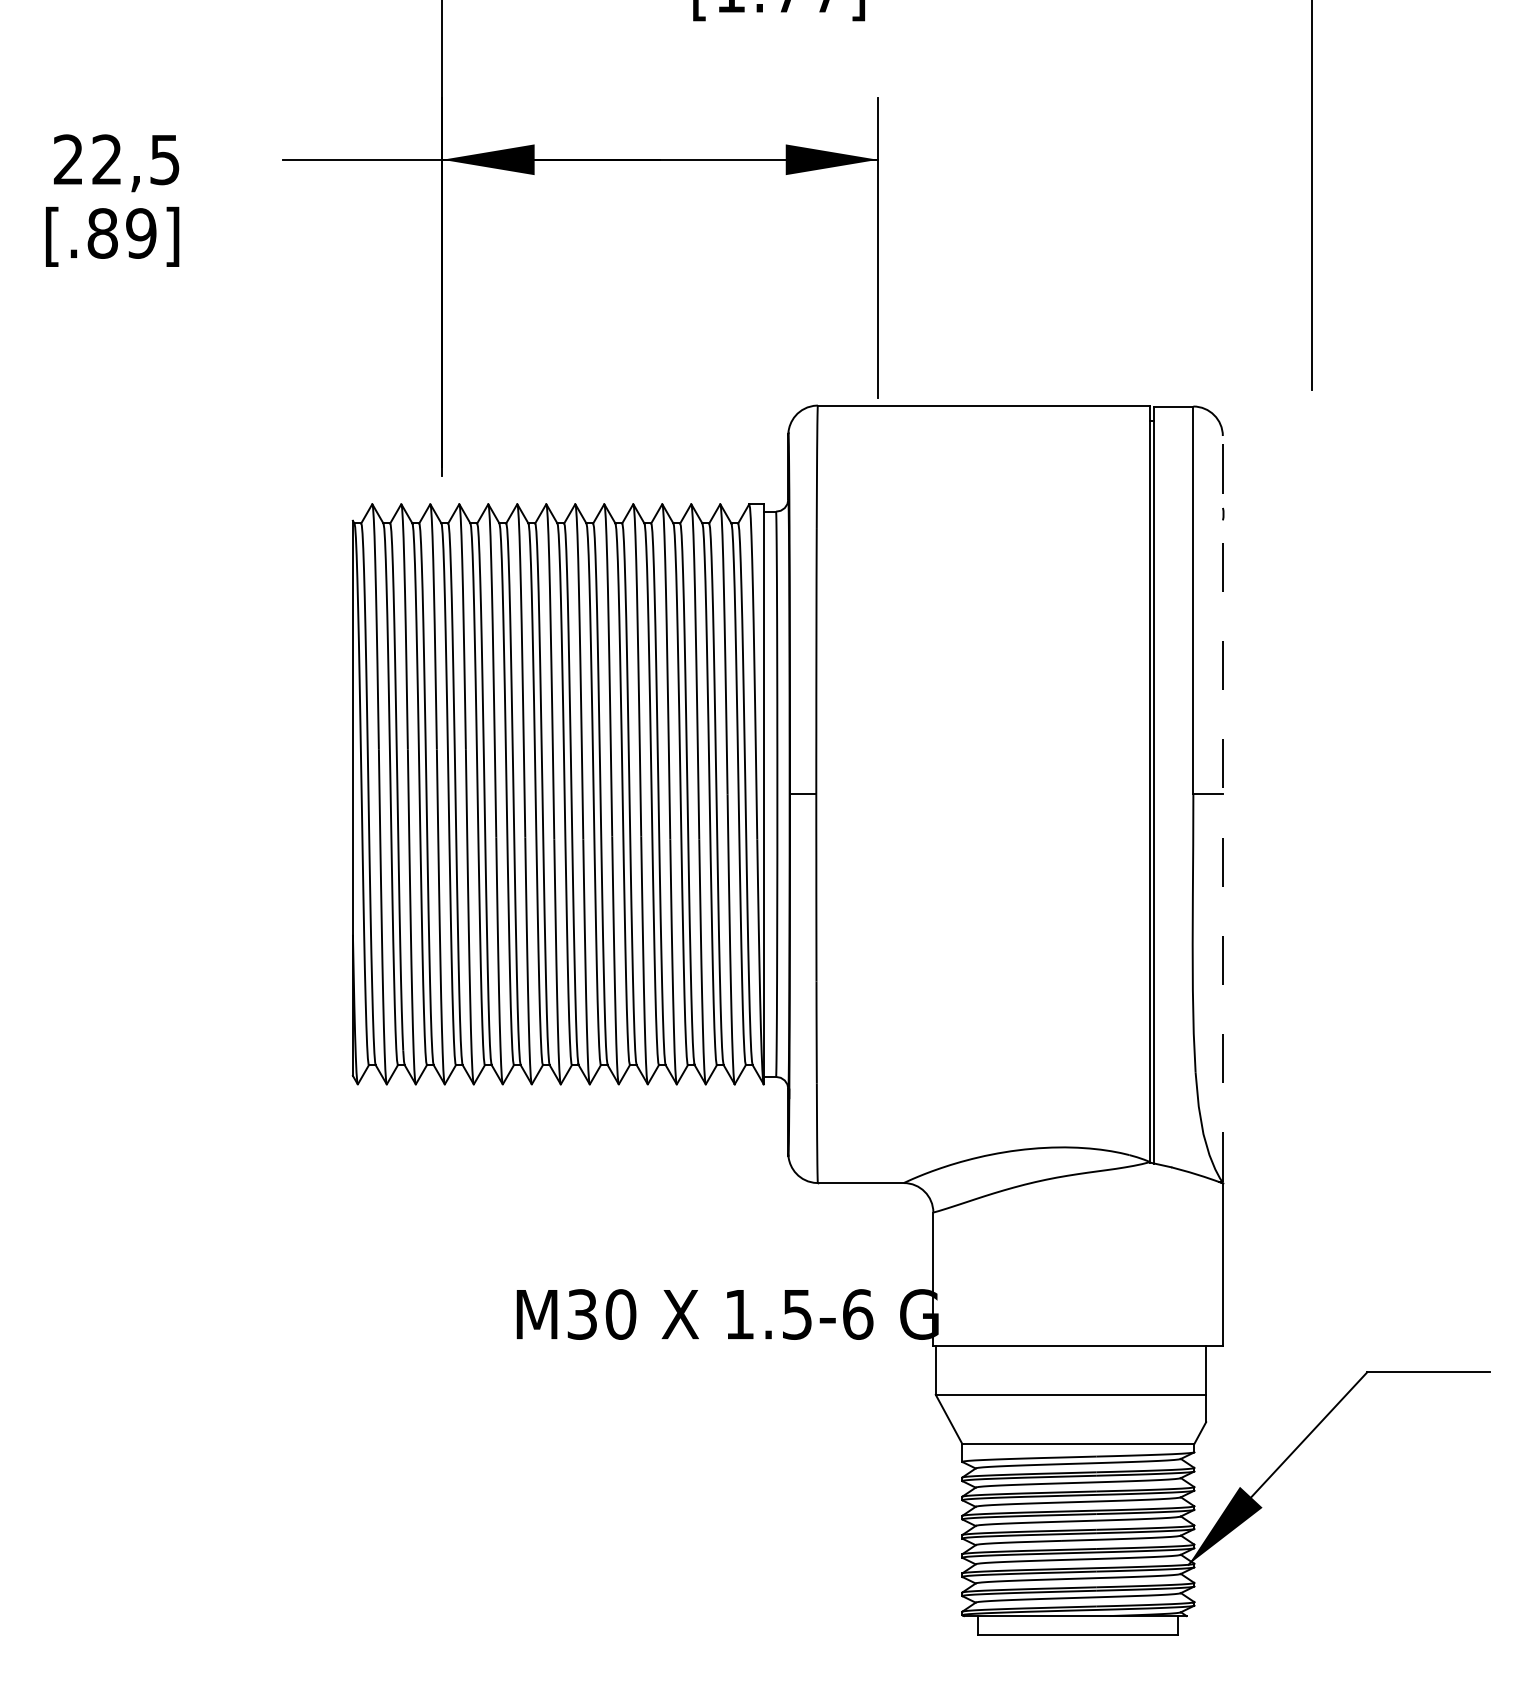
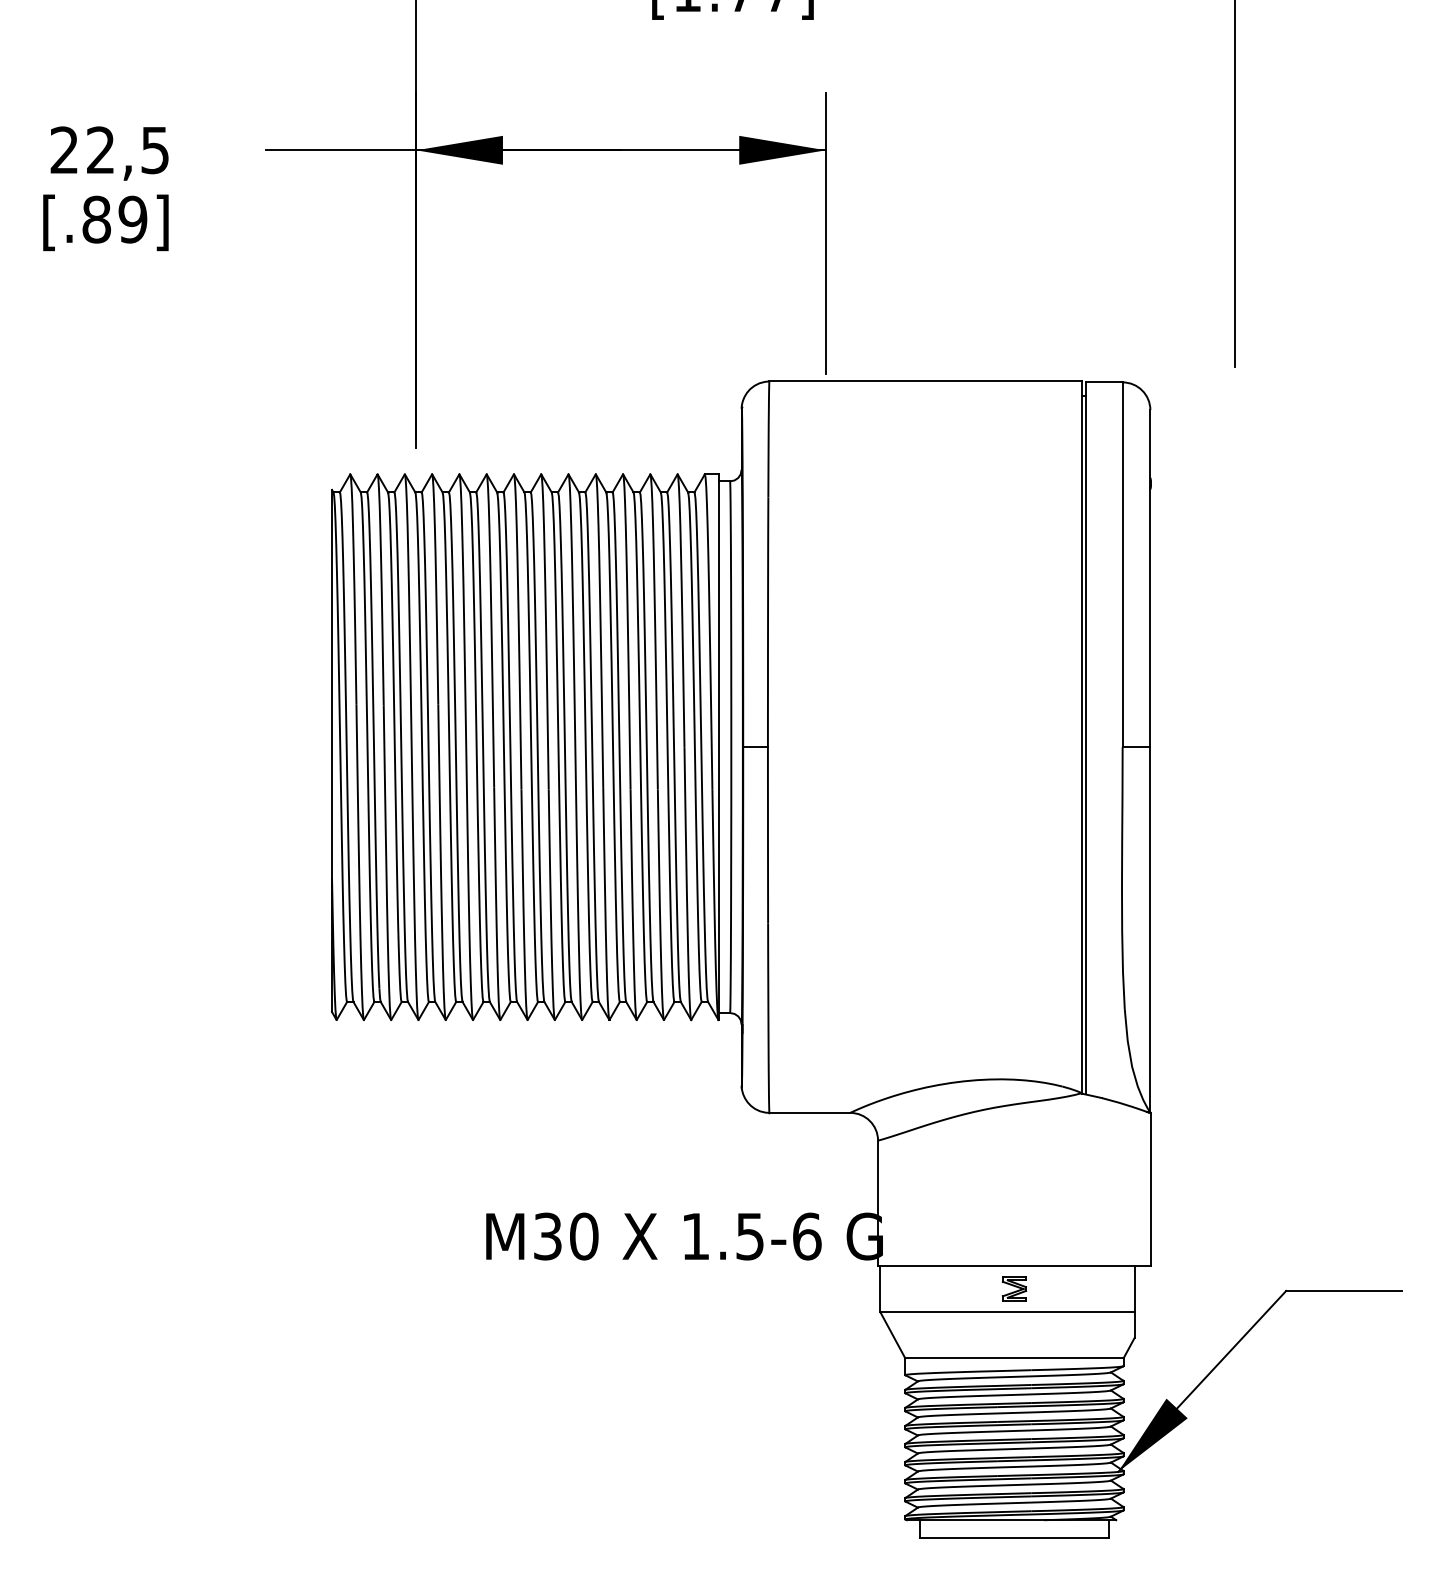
line: (1222, 808) -> (1150, 760), dashed -> solid
part: (1078, 1370) -> (1014, 1289), added

